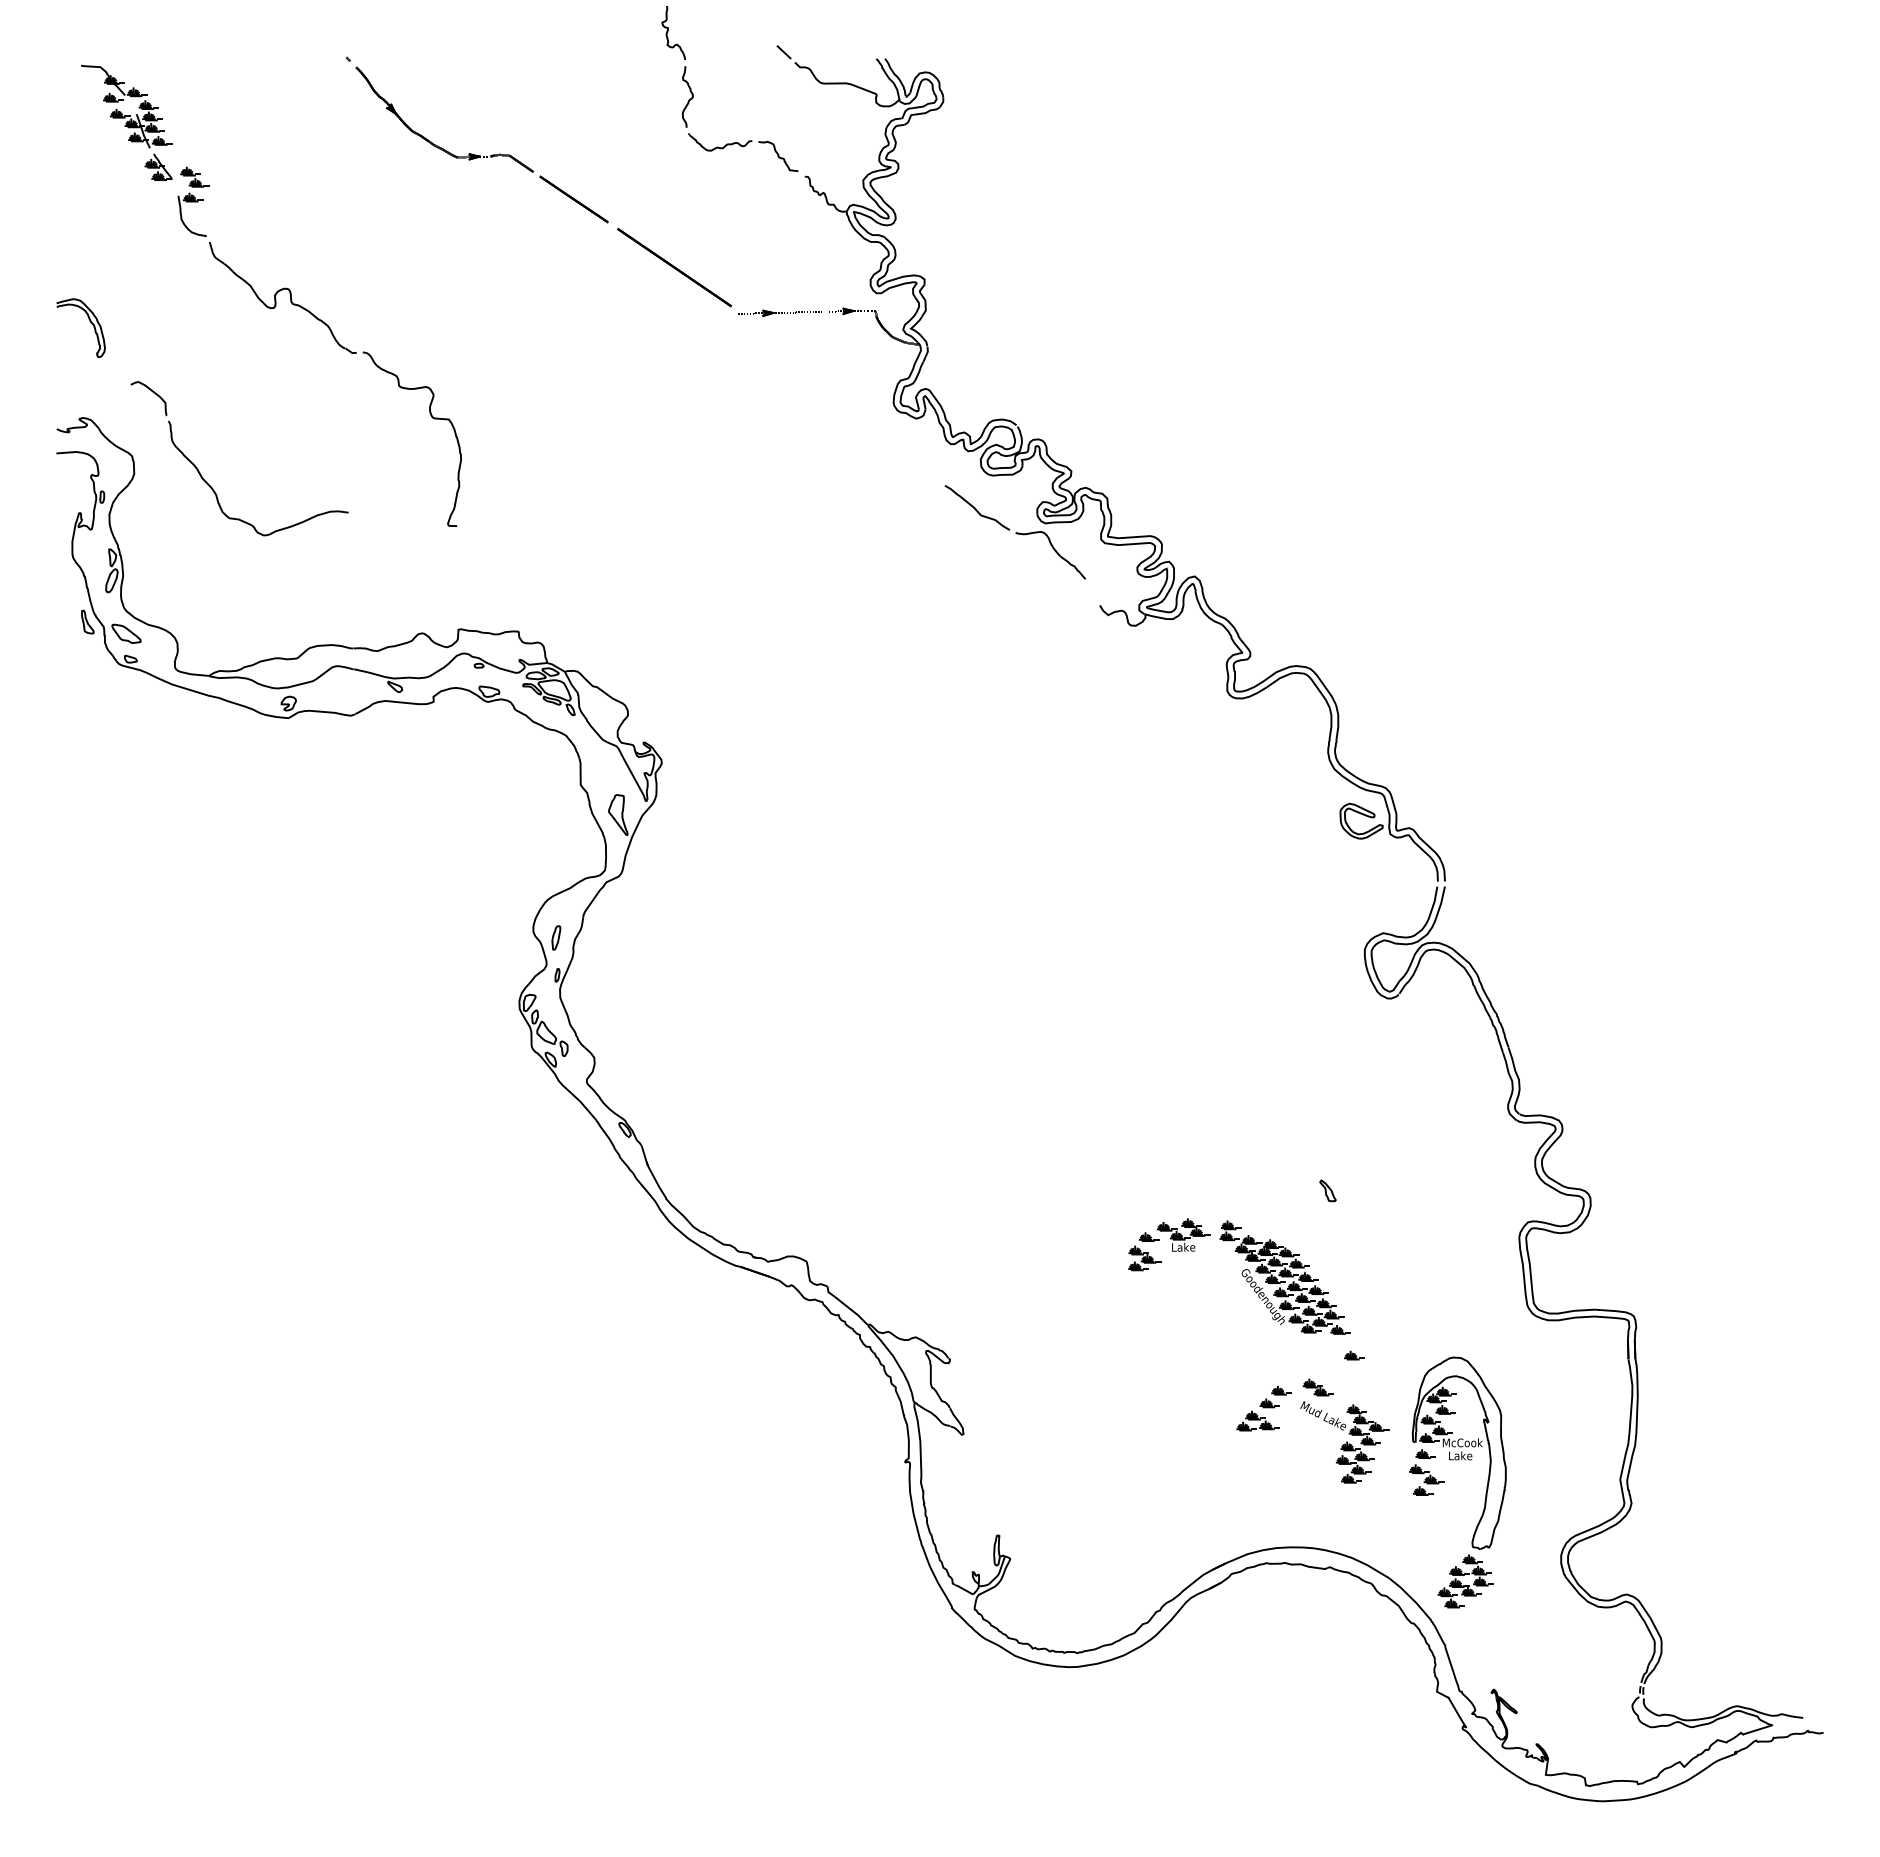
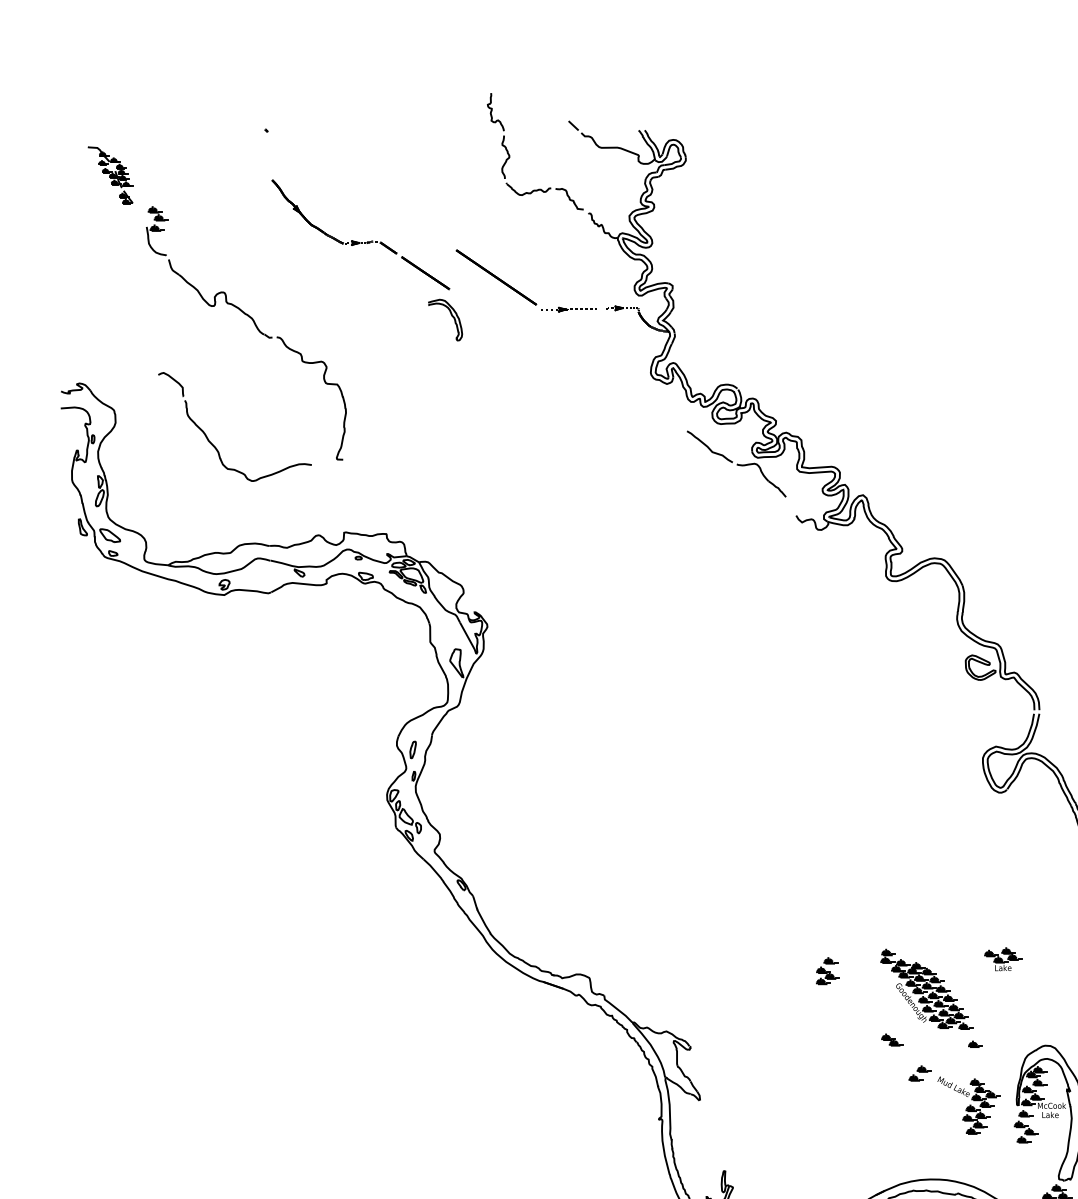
part: (126, 122) -> (110, 175), size x0.7
part: (480, 155) -> (359, 242), moved
part: (89, 321) -> (451, 315), moved
part: (211, 486) -> (215, 446), moved
part: (1327, 1190) -> (956, 927), removed
part: (1183, 1234) -> (1003, 958), moved
part: (1317, 1387) -> (891, 1040), moved
part: (1257, 1420) -> (907, 1090), removed

